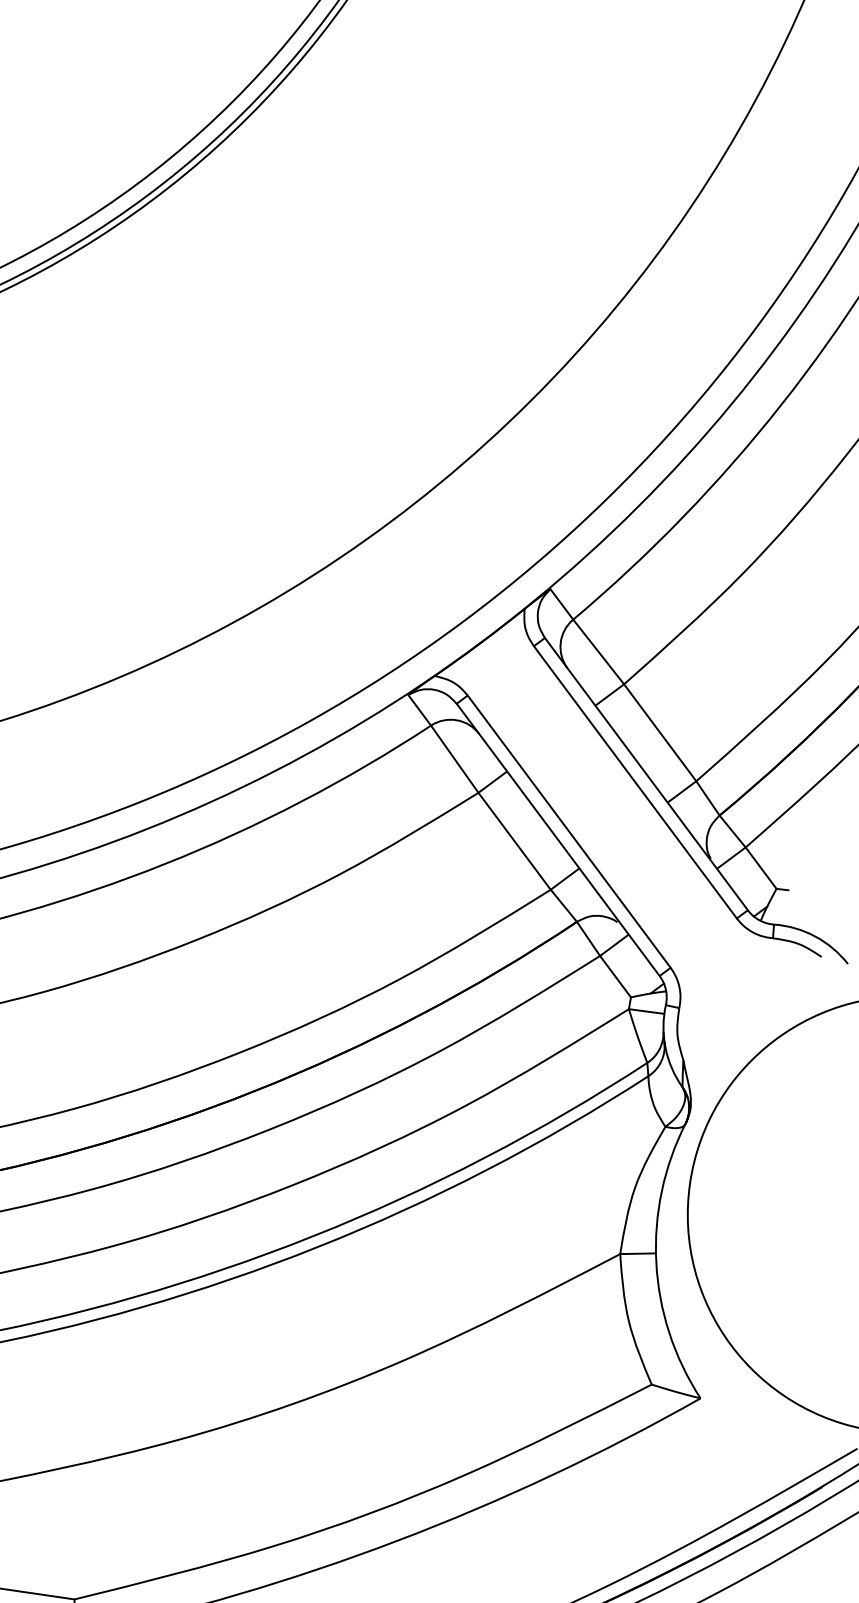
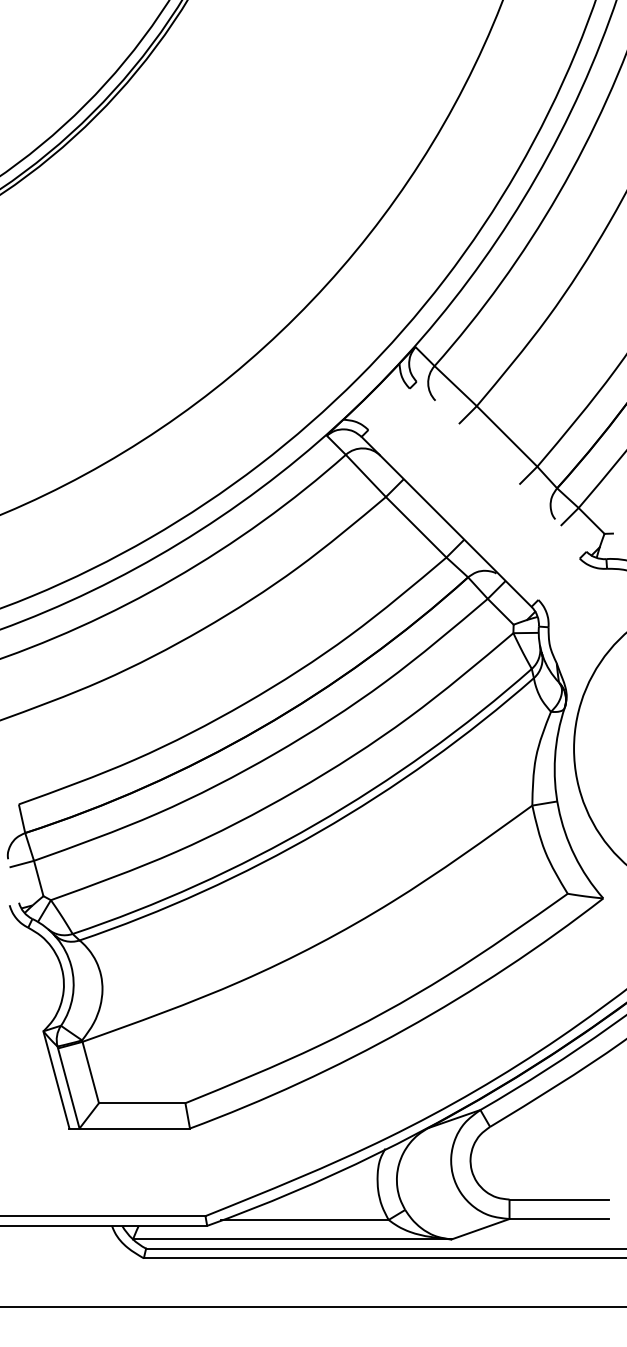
line: (646, 773) -> (501, 466), removed
line: (635, 782) -> (494, 473), removed
line: (569, 831) -> (453, 514), removed

